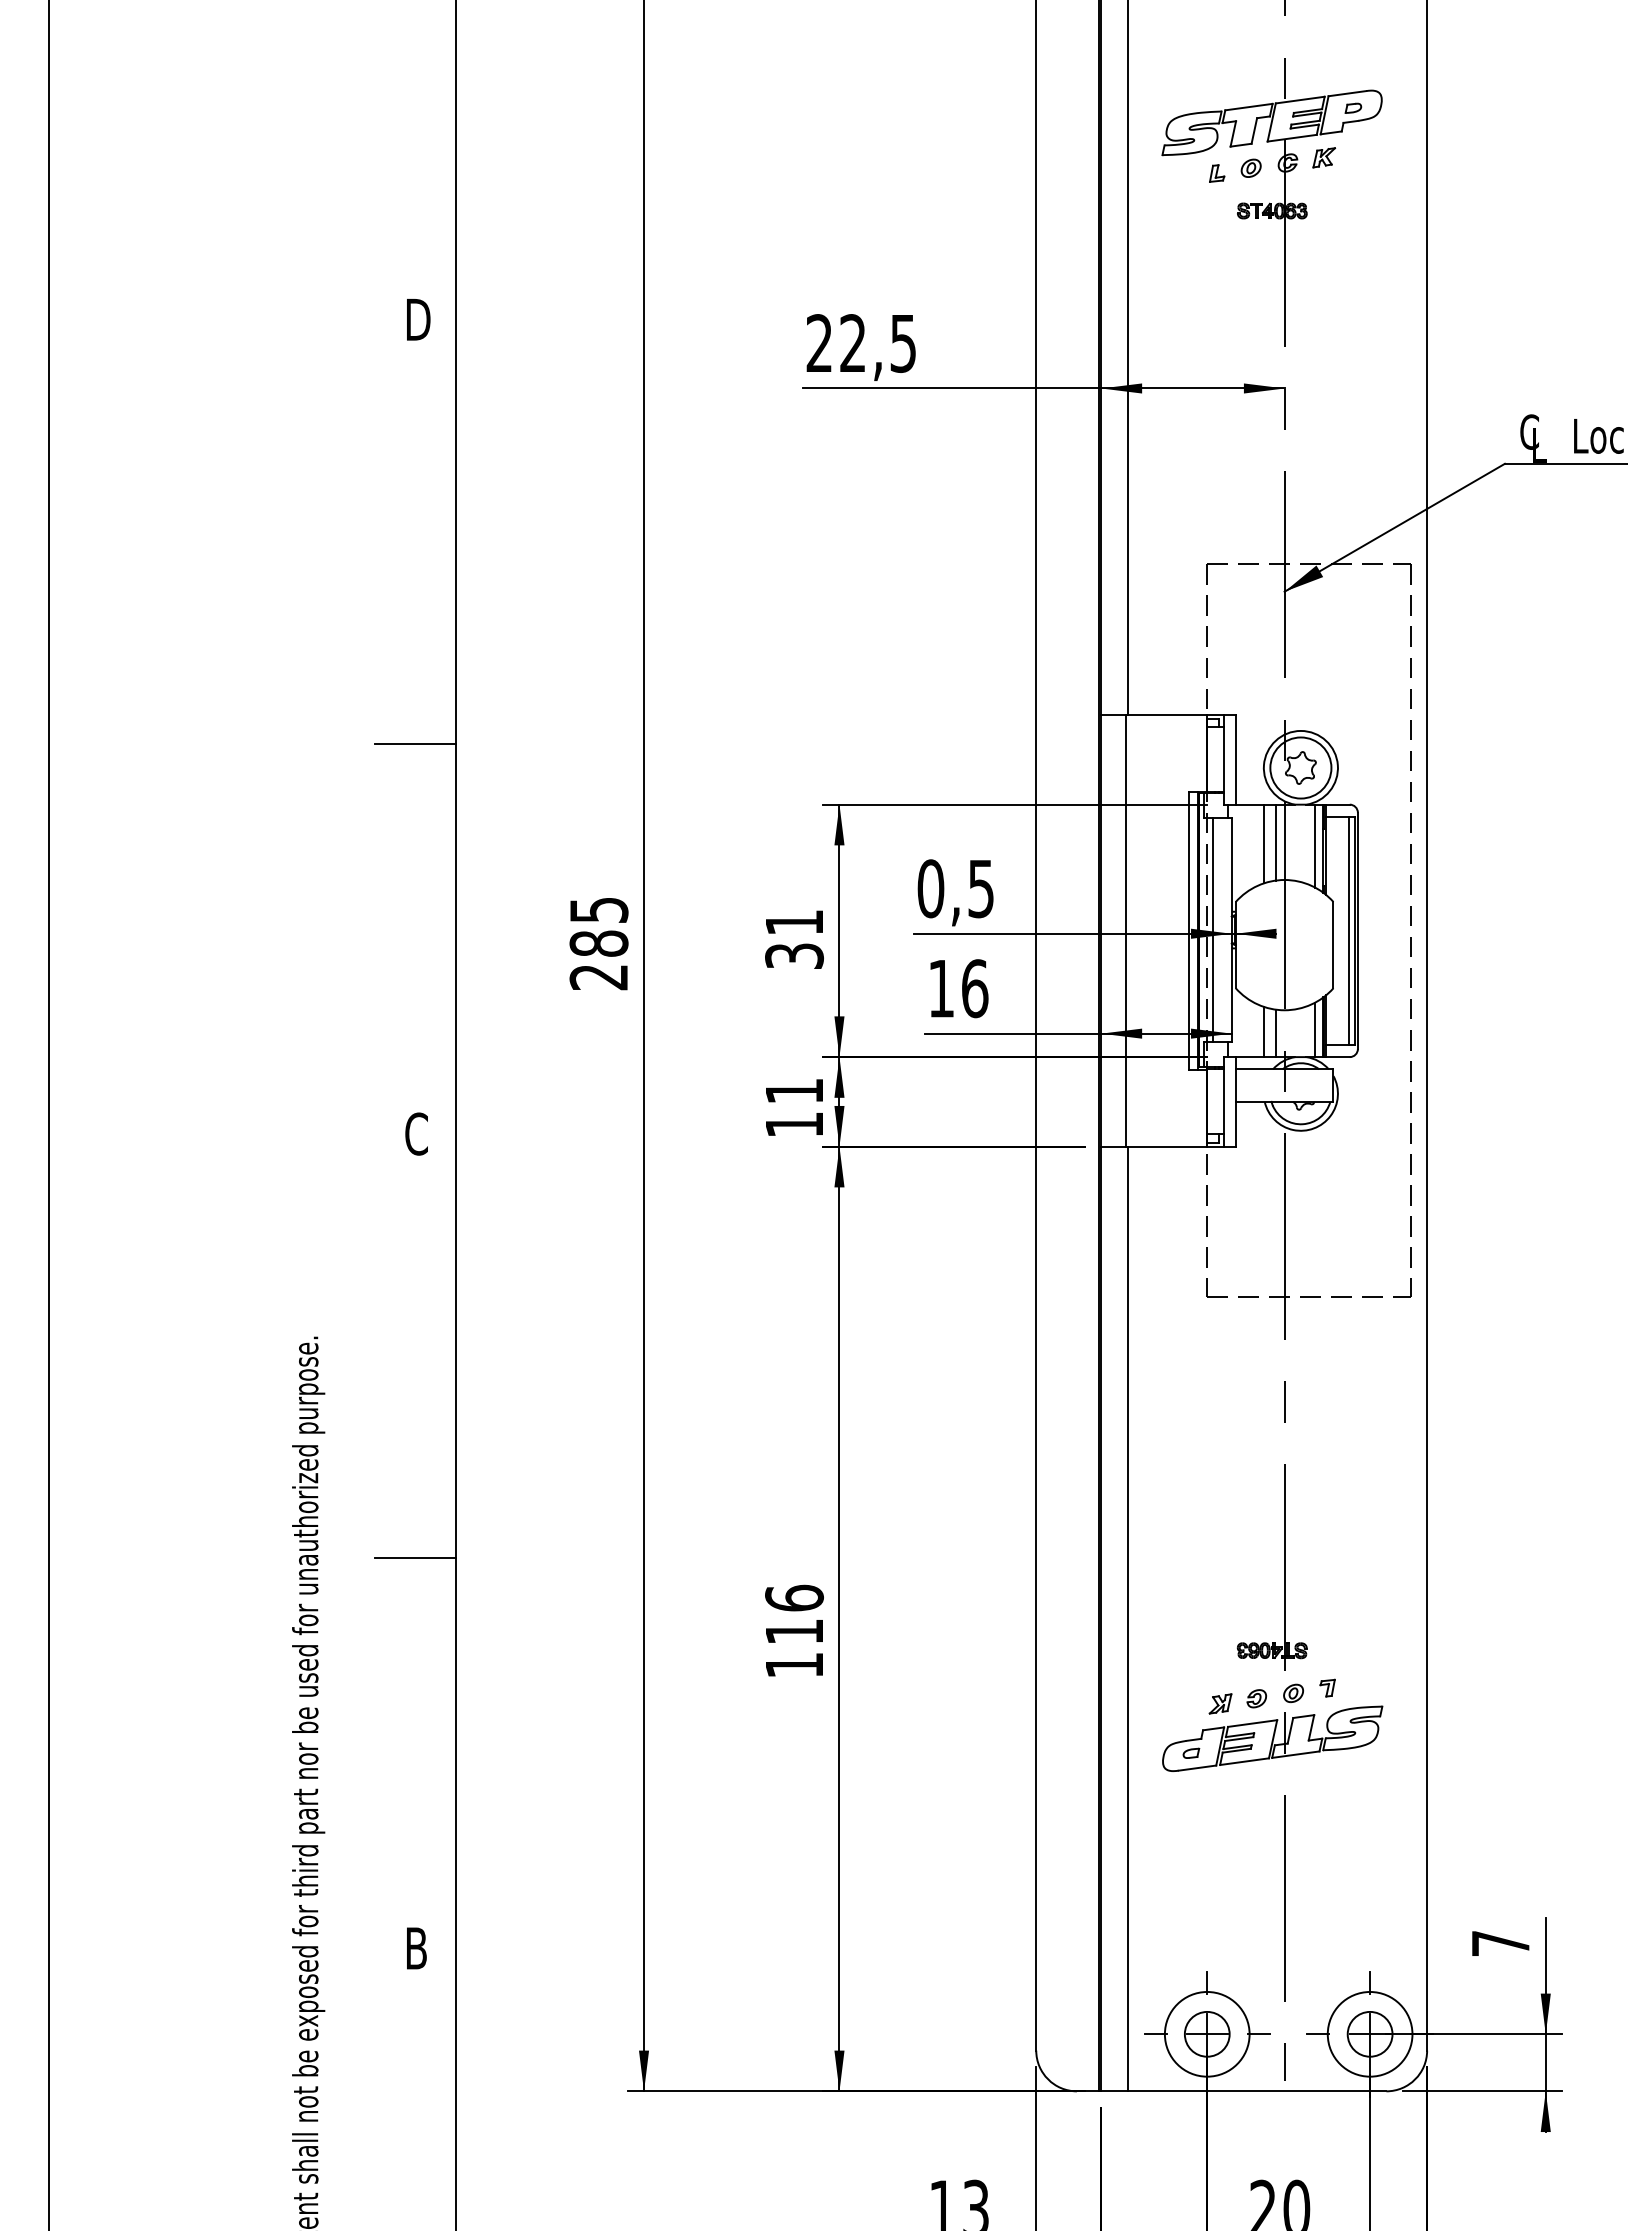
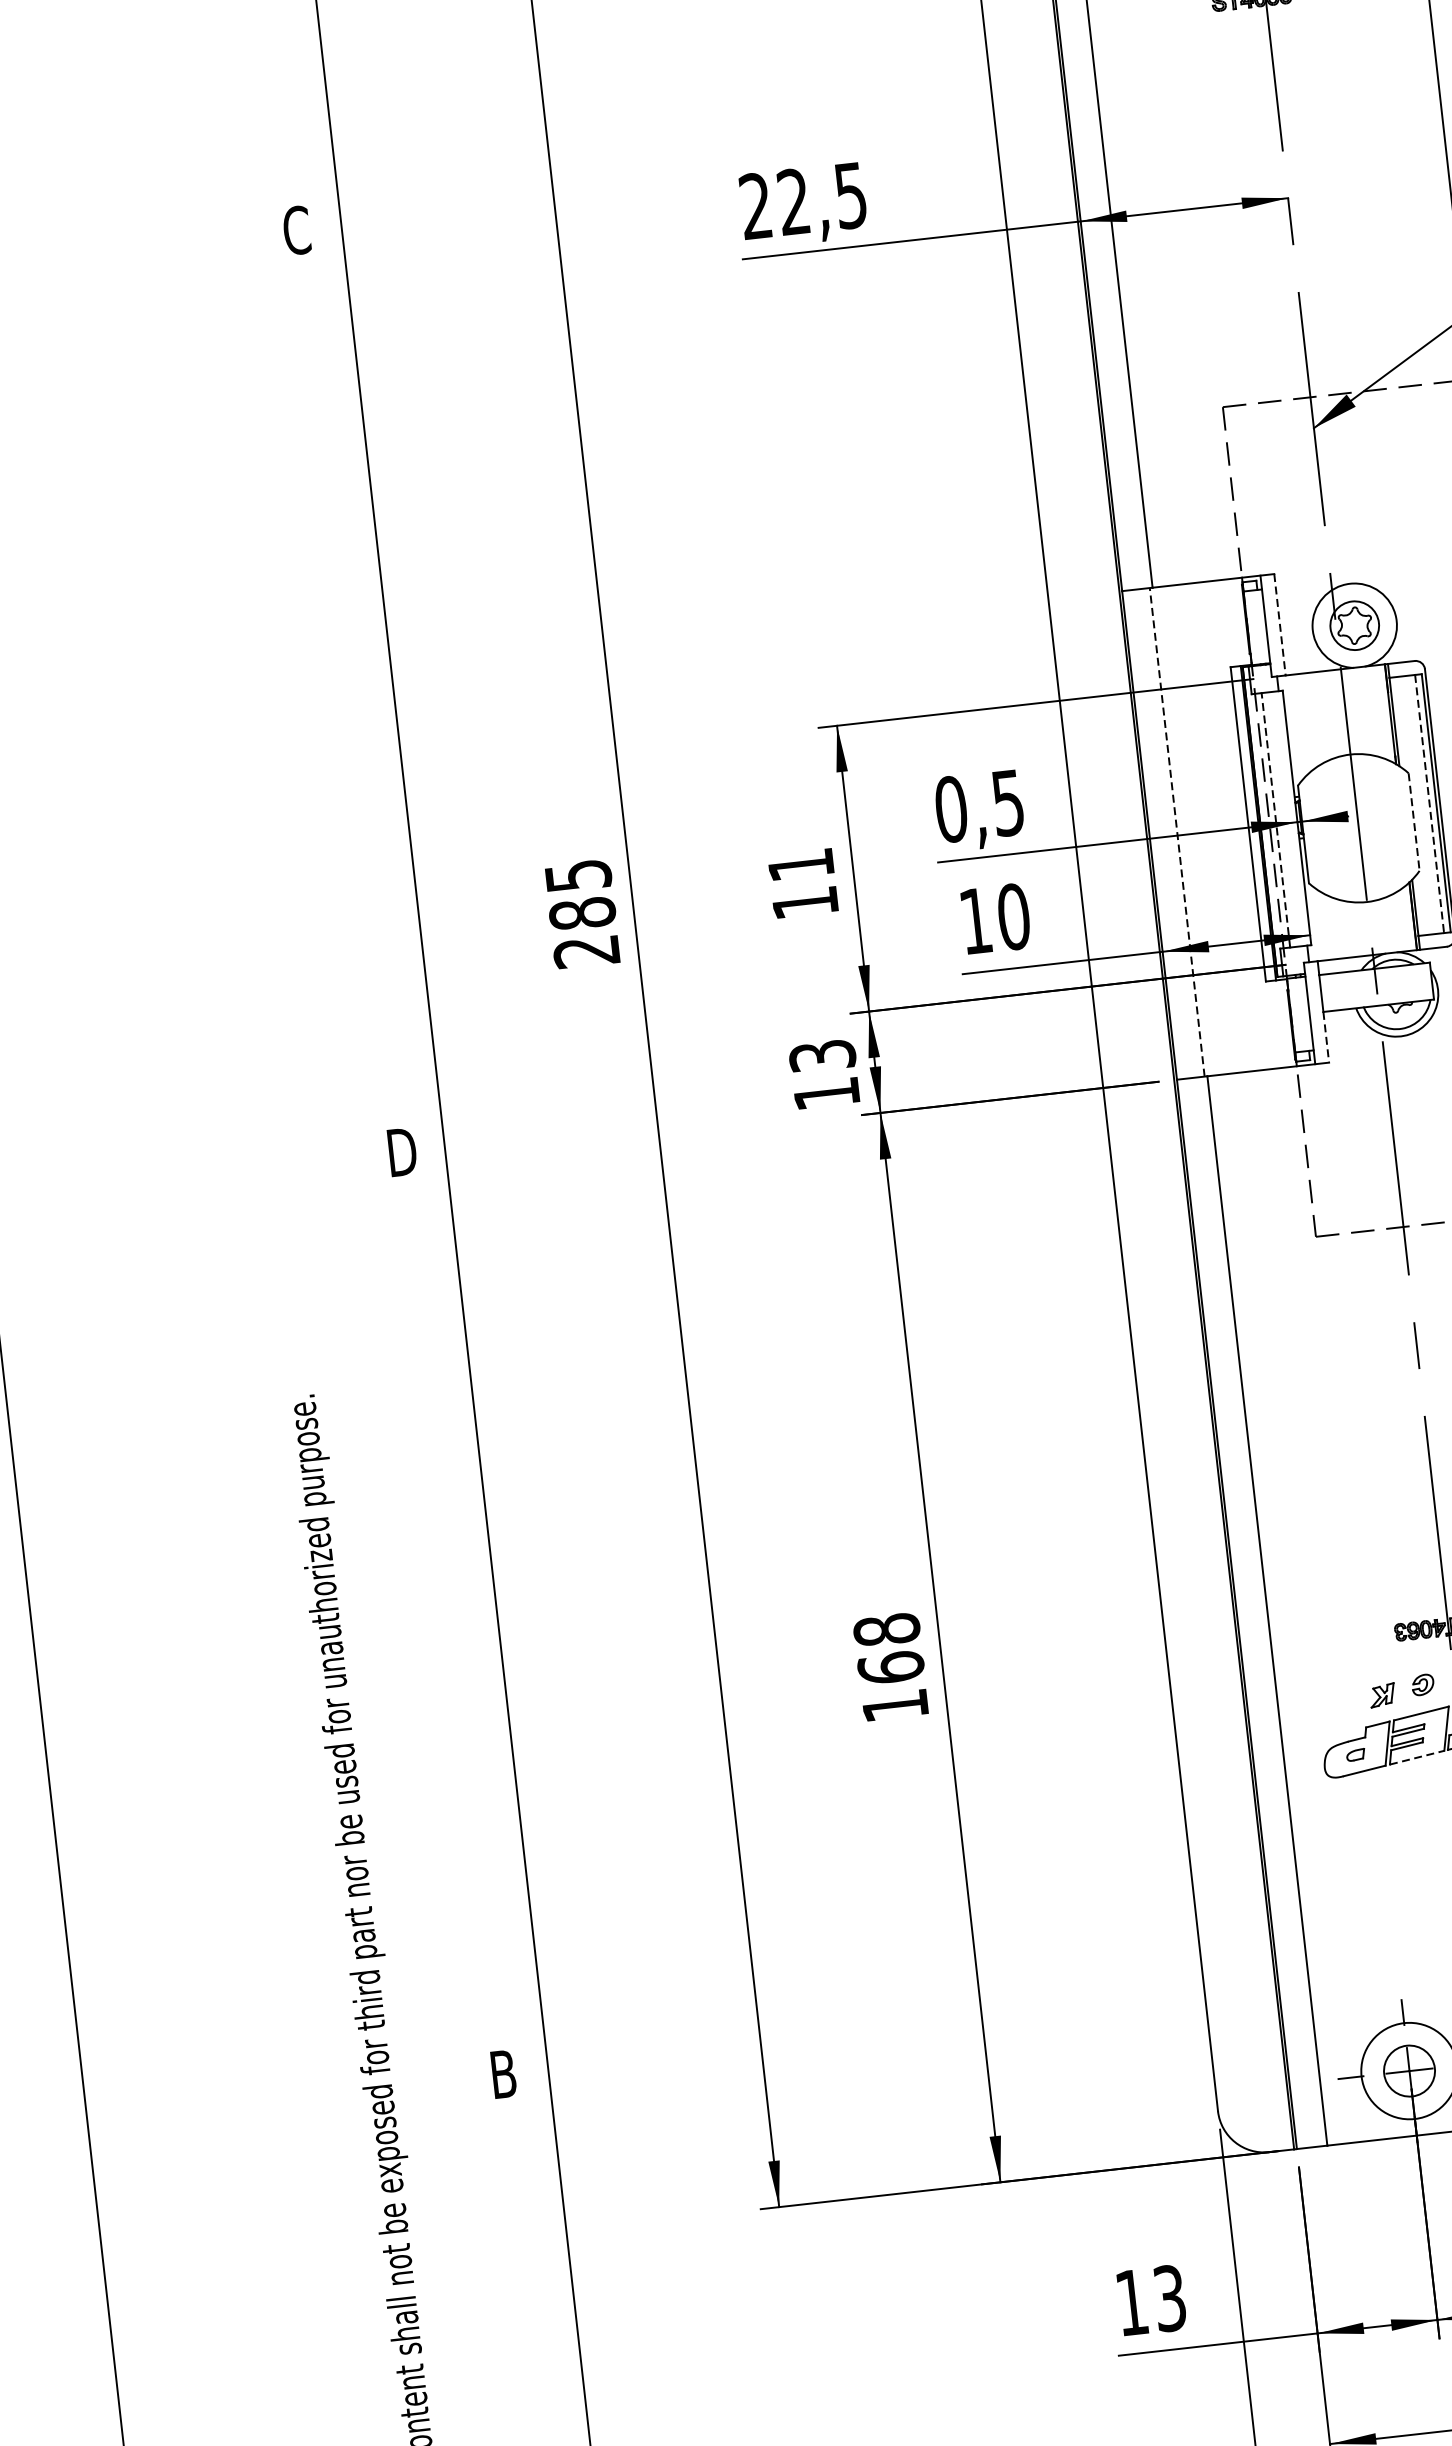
text: (417, 319) -> (297, 230), D -> C
line: (415, 743) -> (349, 710), removed
line: (1235, 759) -> (1279, 624), solid -> dashed
circle: (1300, 767) -> (1354, 625), size x0.7
line: (1276, 842) -> (1336, 713), removed
line: (1264, 843) -> (1323, 715), removed
line: (1315, 845) -> (1381, 711), removed
line: (1213, 929) -> (1276, 819), solid -> dashed
line: (1125, 930) -> (1176, 831), solid -> dashed
line: (1348, 931) -> (1429, 804), solid -> dashed
line: (1333, 945) -> (1414, 822), solid -> dashed
text: (794, 955) -> (805, 902), 31 -> 11
text: (974, 988) -> (1013, 916), 16 -> 10
line: (1315, 1029) -> (1404, 919), removed
line: (1264, 1031) -> (1346, 928), removed
line: (1276, 1033) -> (1360, 929), removed
text: (794, 1090) -> (822, 1055), 11 -> 13
line: (1235, 1124) -> (1325, 1037), solid -> dashed
text: (417, 1133) -> (401, 1151), C -> D
line: (415, 1557) -> (452, 1631), removed
text: (794, 1614) -> (888, 1648), 116 -> 168
line: (1244, 1761) -> (1417, 1757), solid -> dashed

